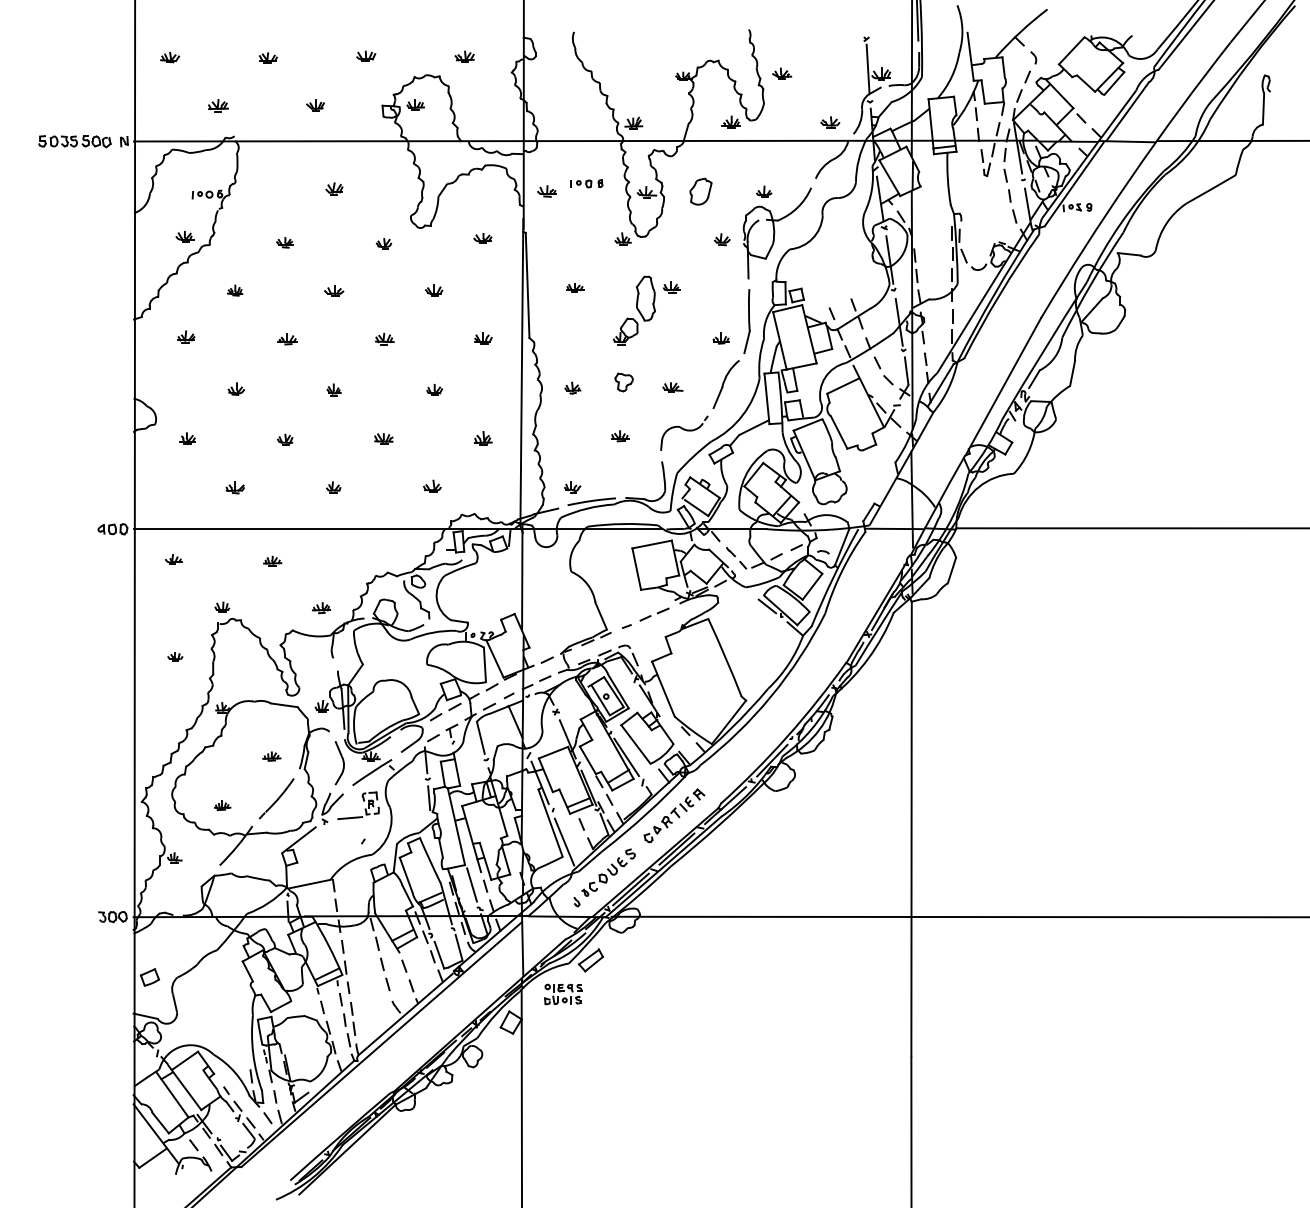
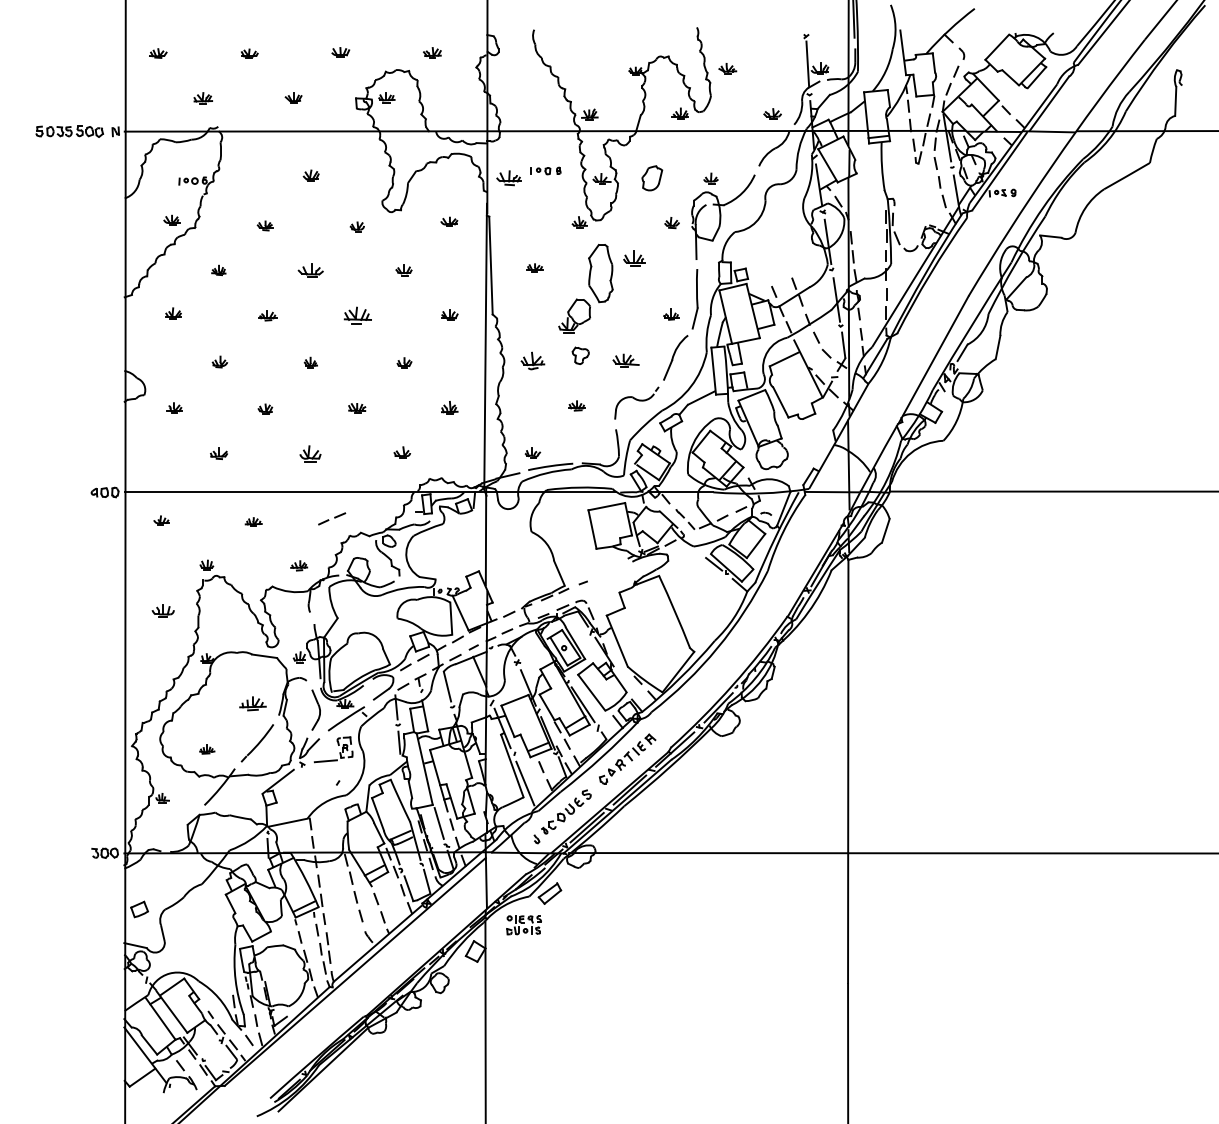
part: (546, 190) -> (508, 177), size x1.4
part: (333, 290) -> (310, 270), size x1.4
part: (646, 310) -> (601, 288), size x1.4
part: (385, 339) -> (358, 315), size x1.6
part: (672, 387) -> (625, 360), size x1.4
part: (572, 388) -> (532, 361), size x1.6
part: (333, 486) -> (310, 452), size x1.6
line: (657, 614) -> (334, 518), moved
part: (174, 657) -> (162, 611), size x1.6
part: (271, 756) -> (252, 703), size x1.6

